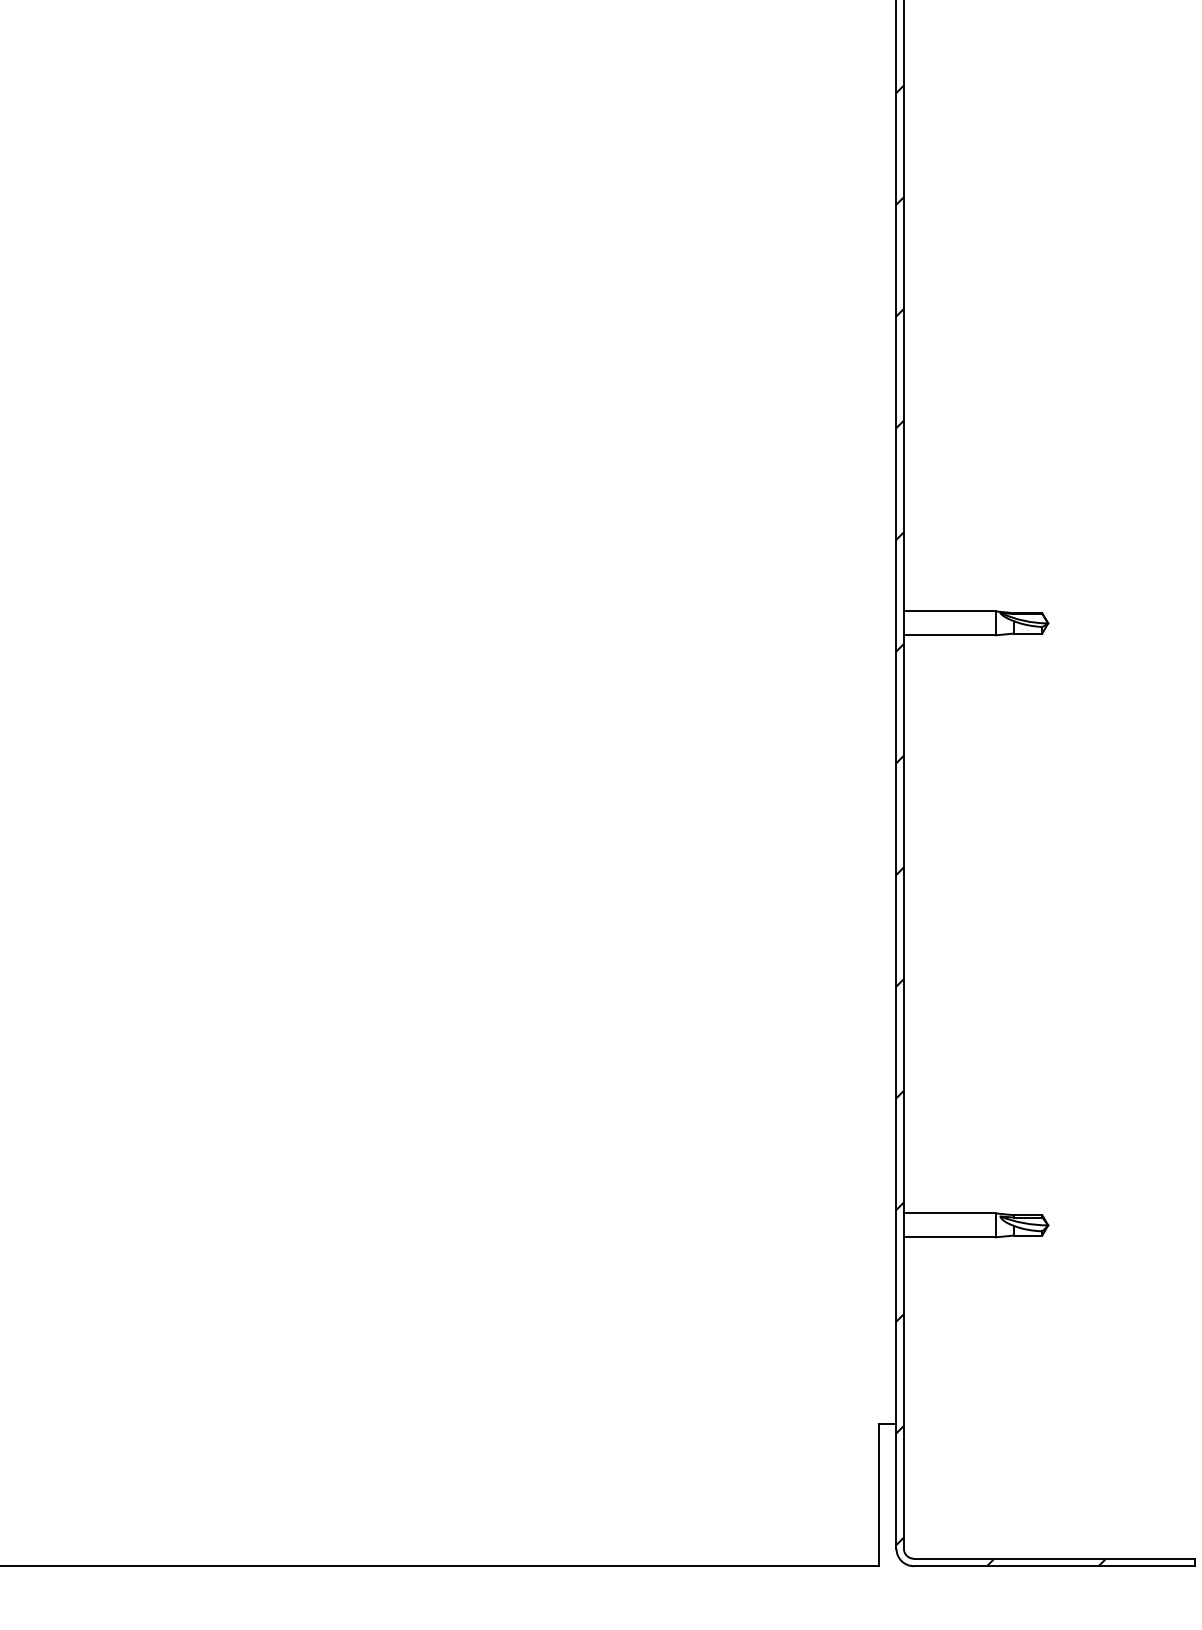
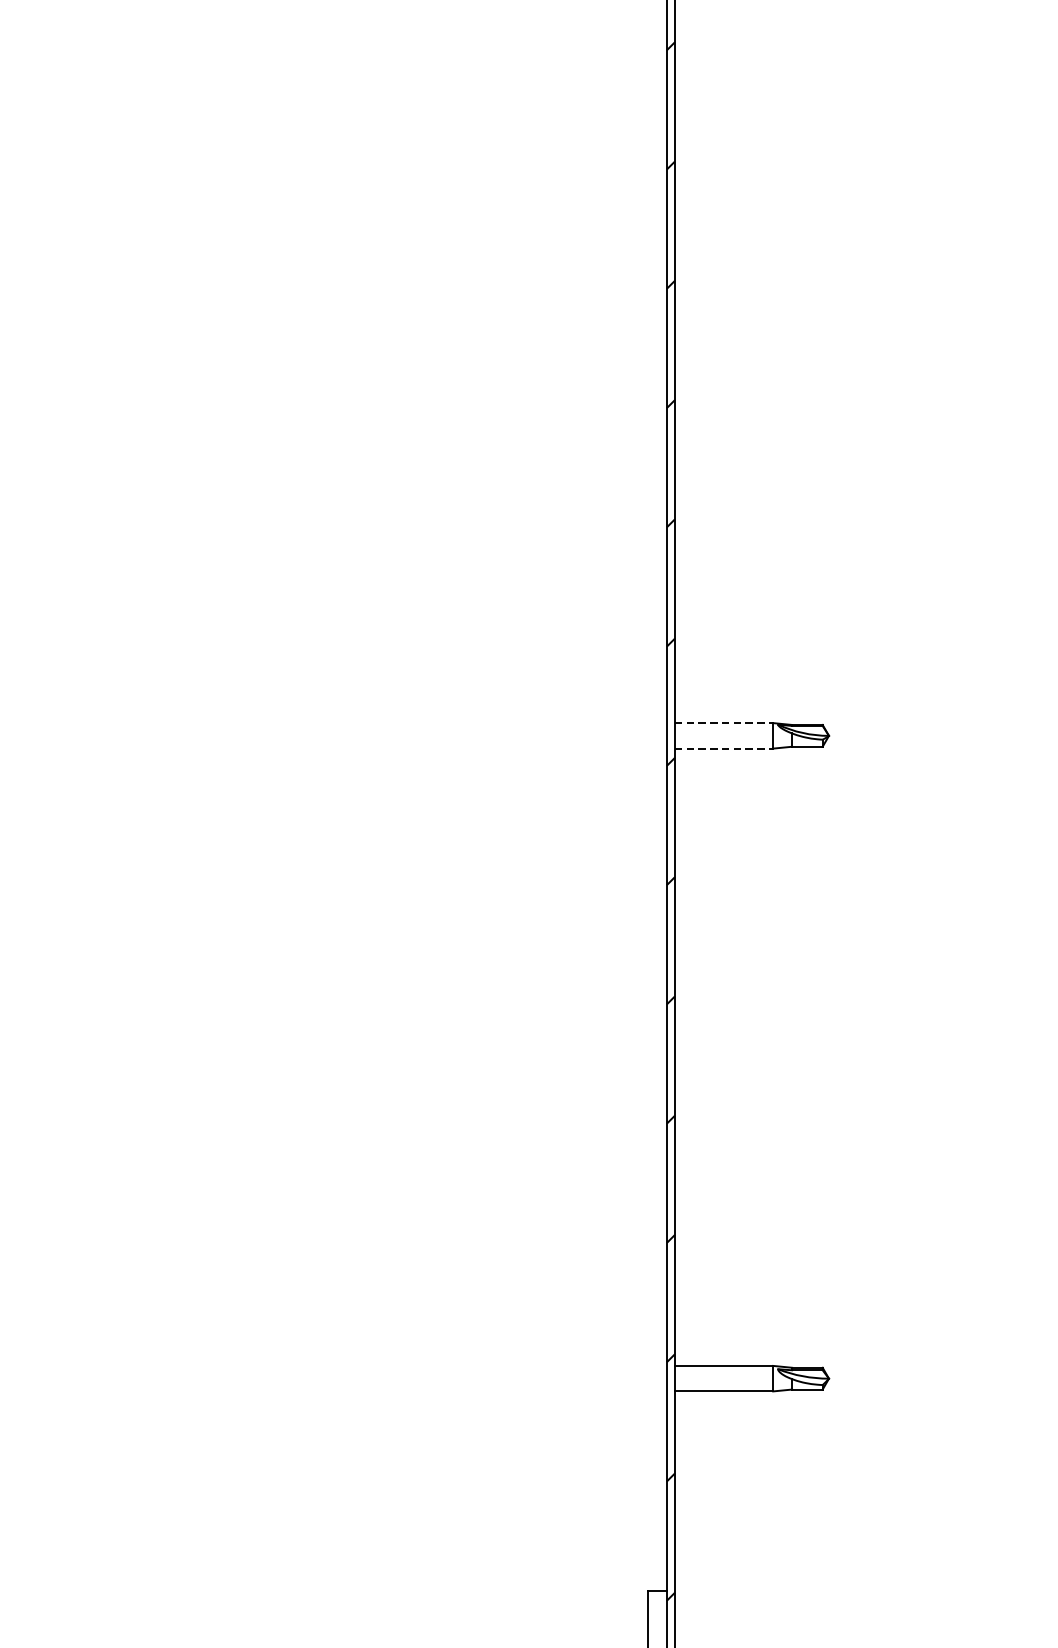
line: (950, 611) -> (724, 723), solid -> dashed
line: (950, 635) -> (724, 748), solid -> dashed

